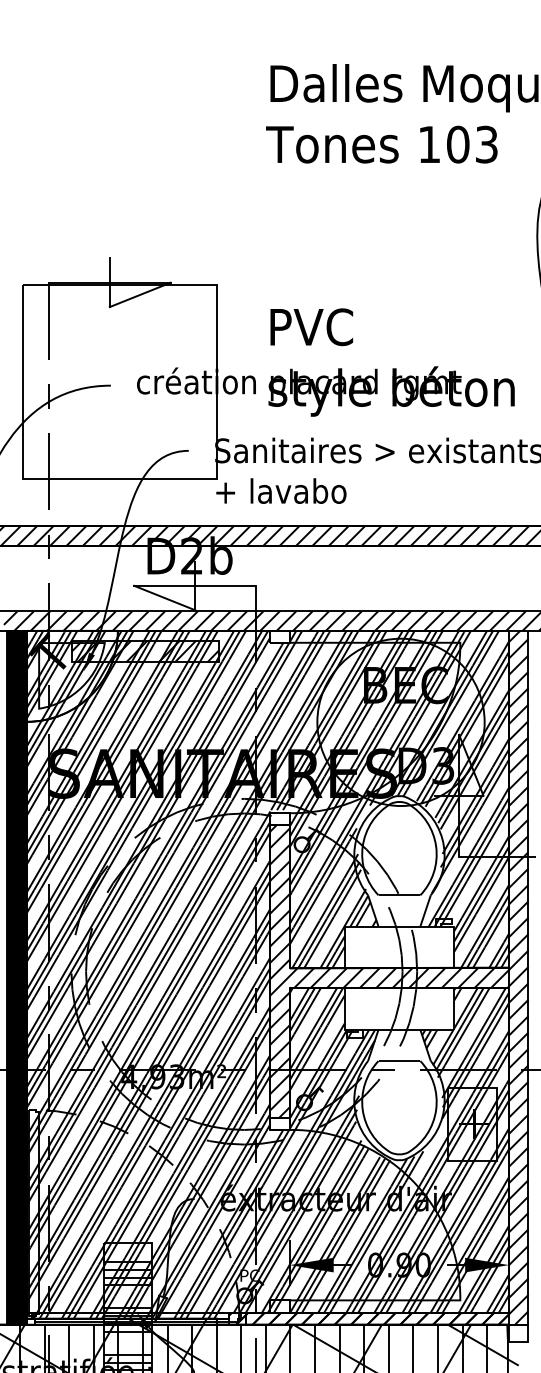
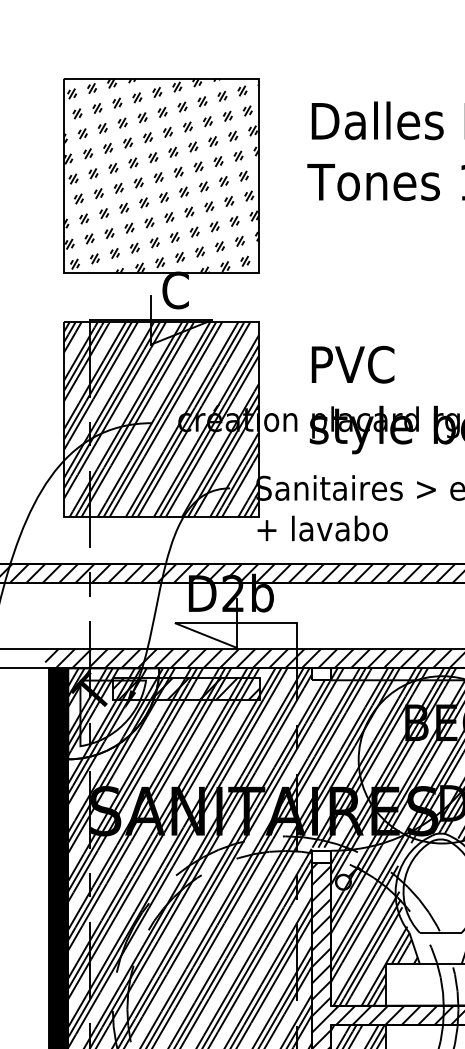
part: (119, 155) -> (160, 193), added
hatch: (119, 381) -> (160, 419), added

